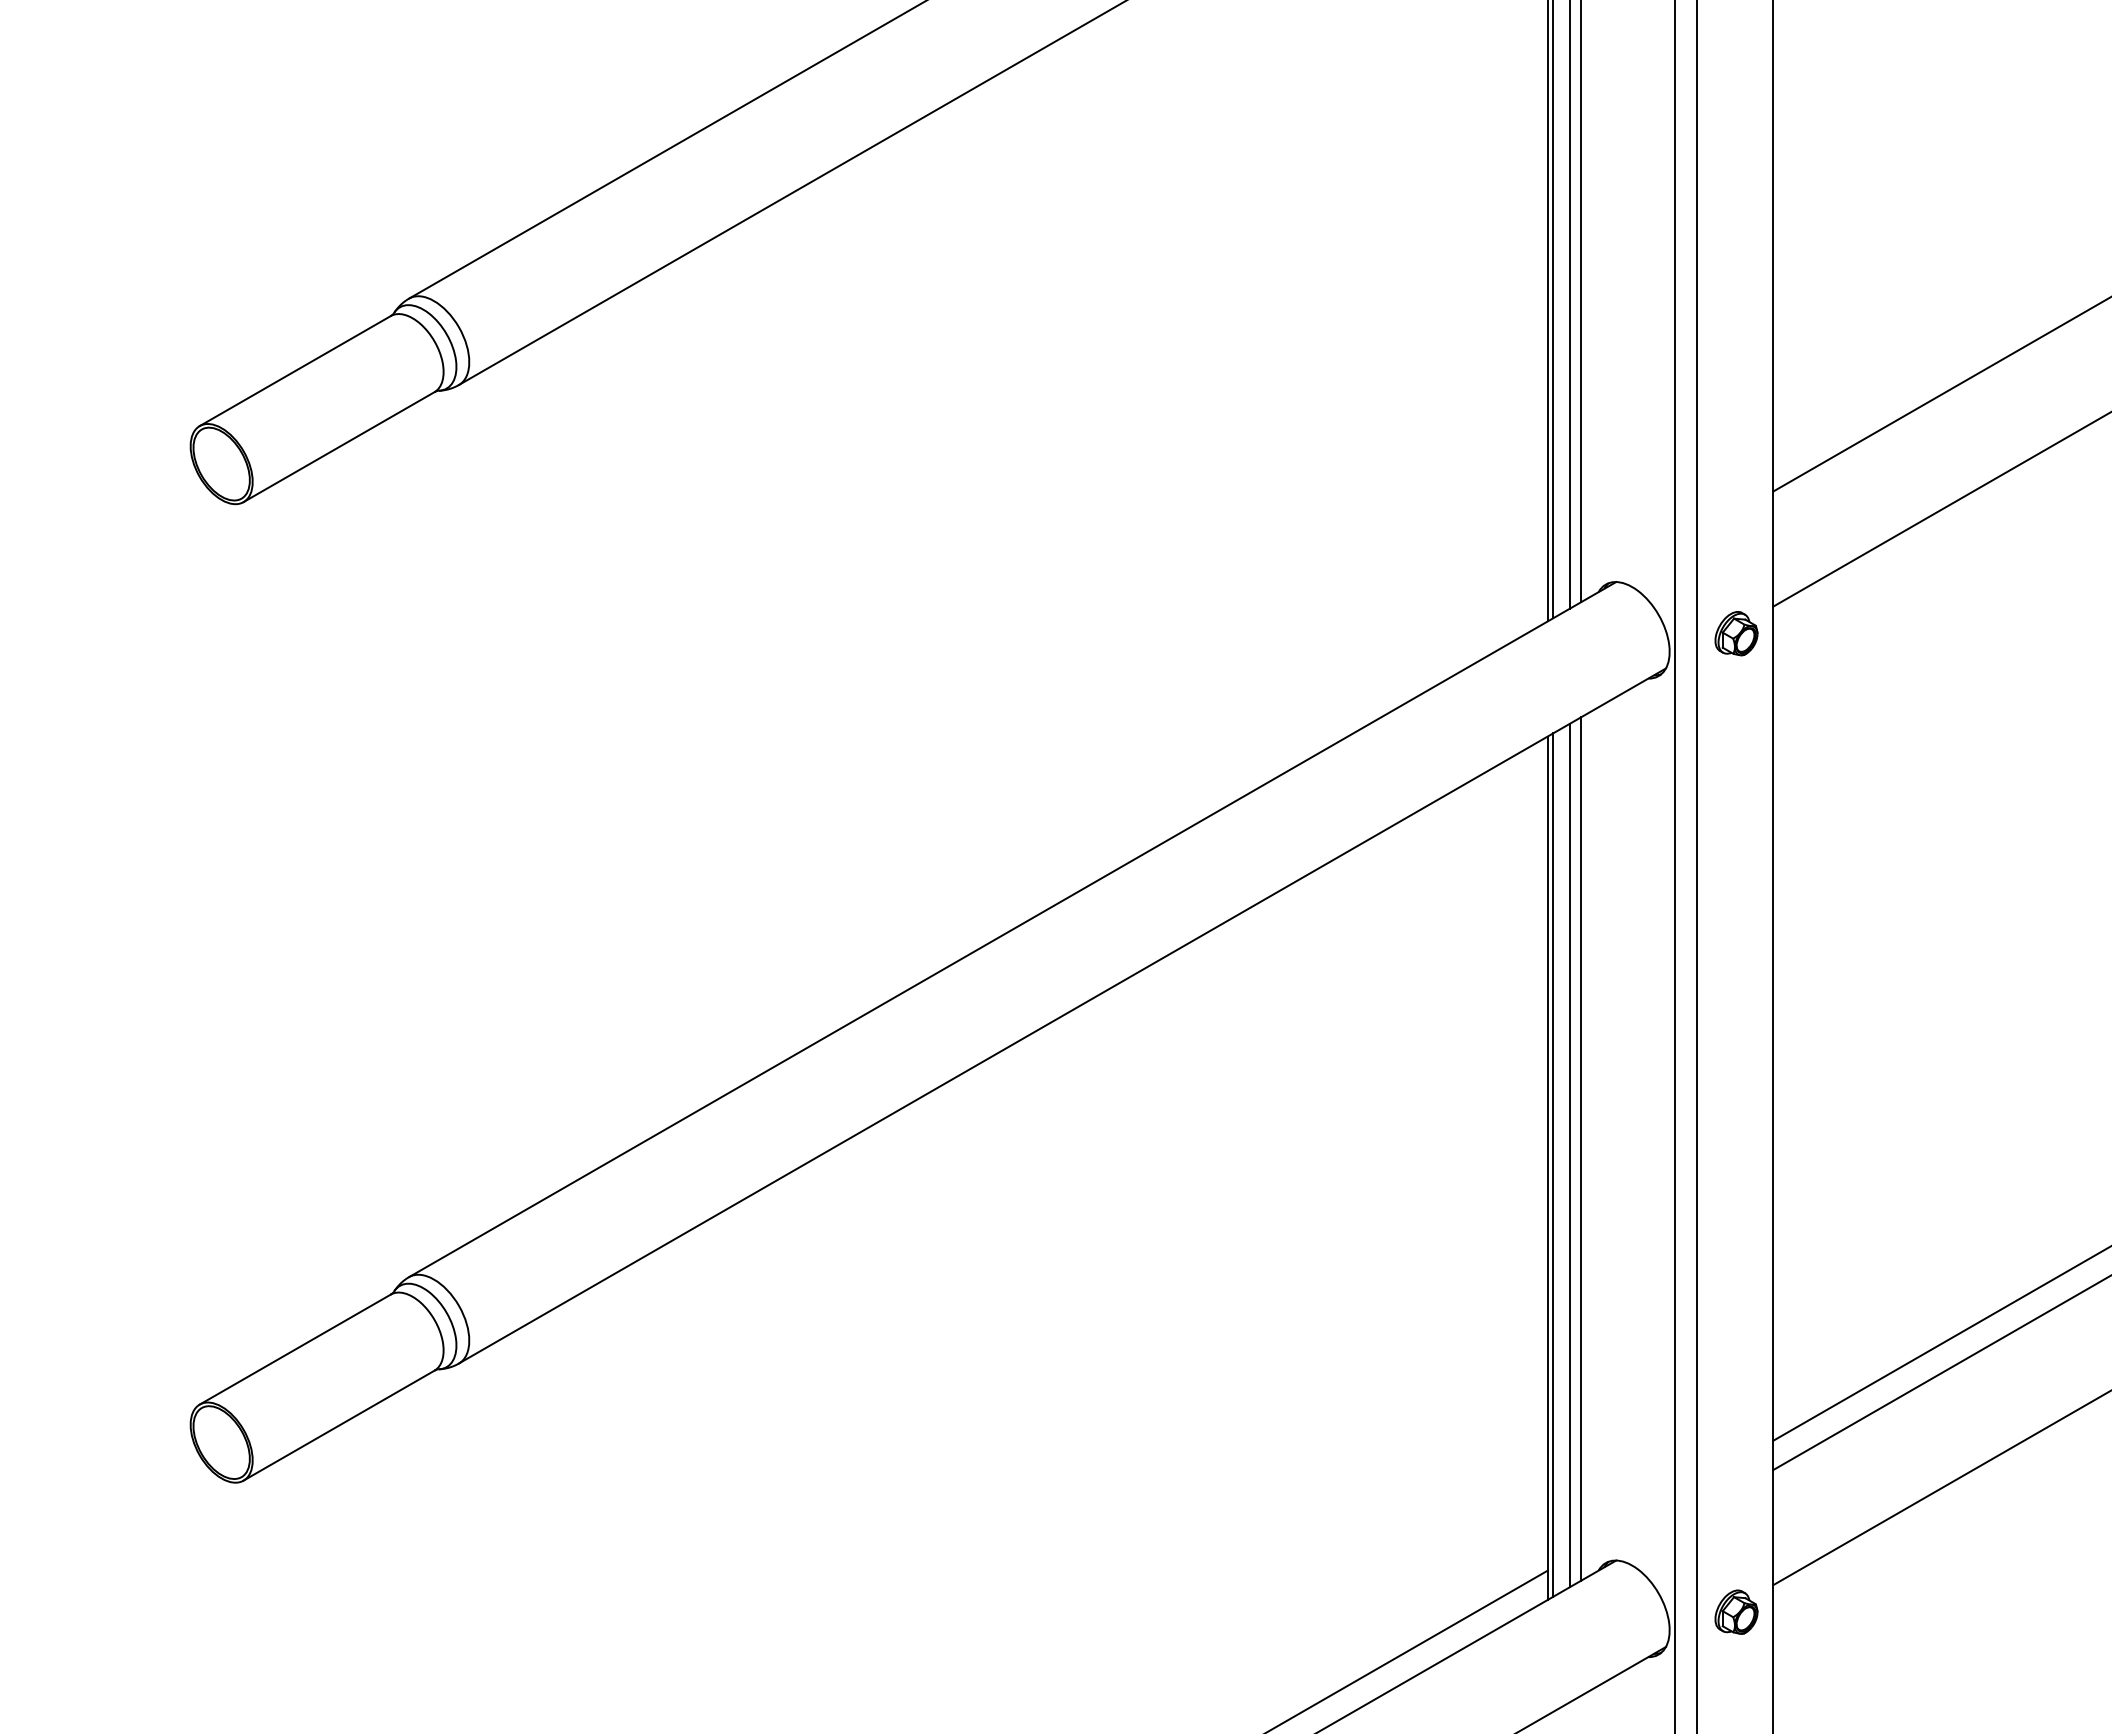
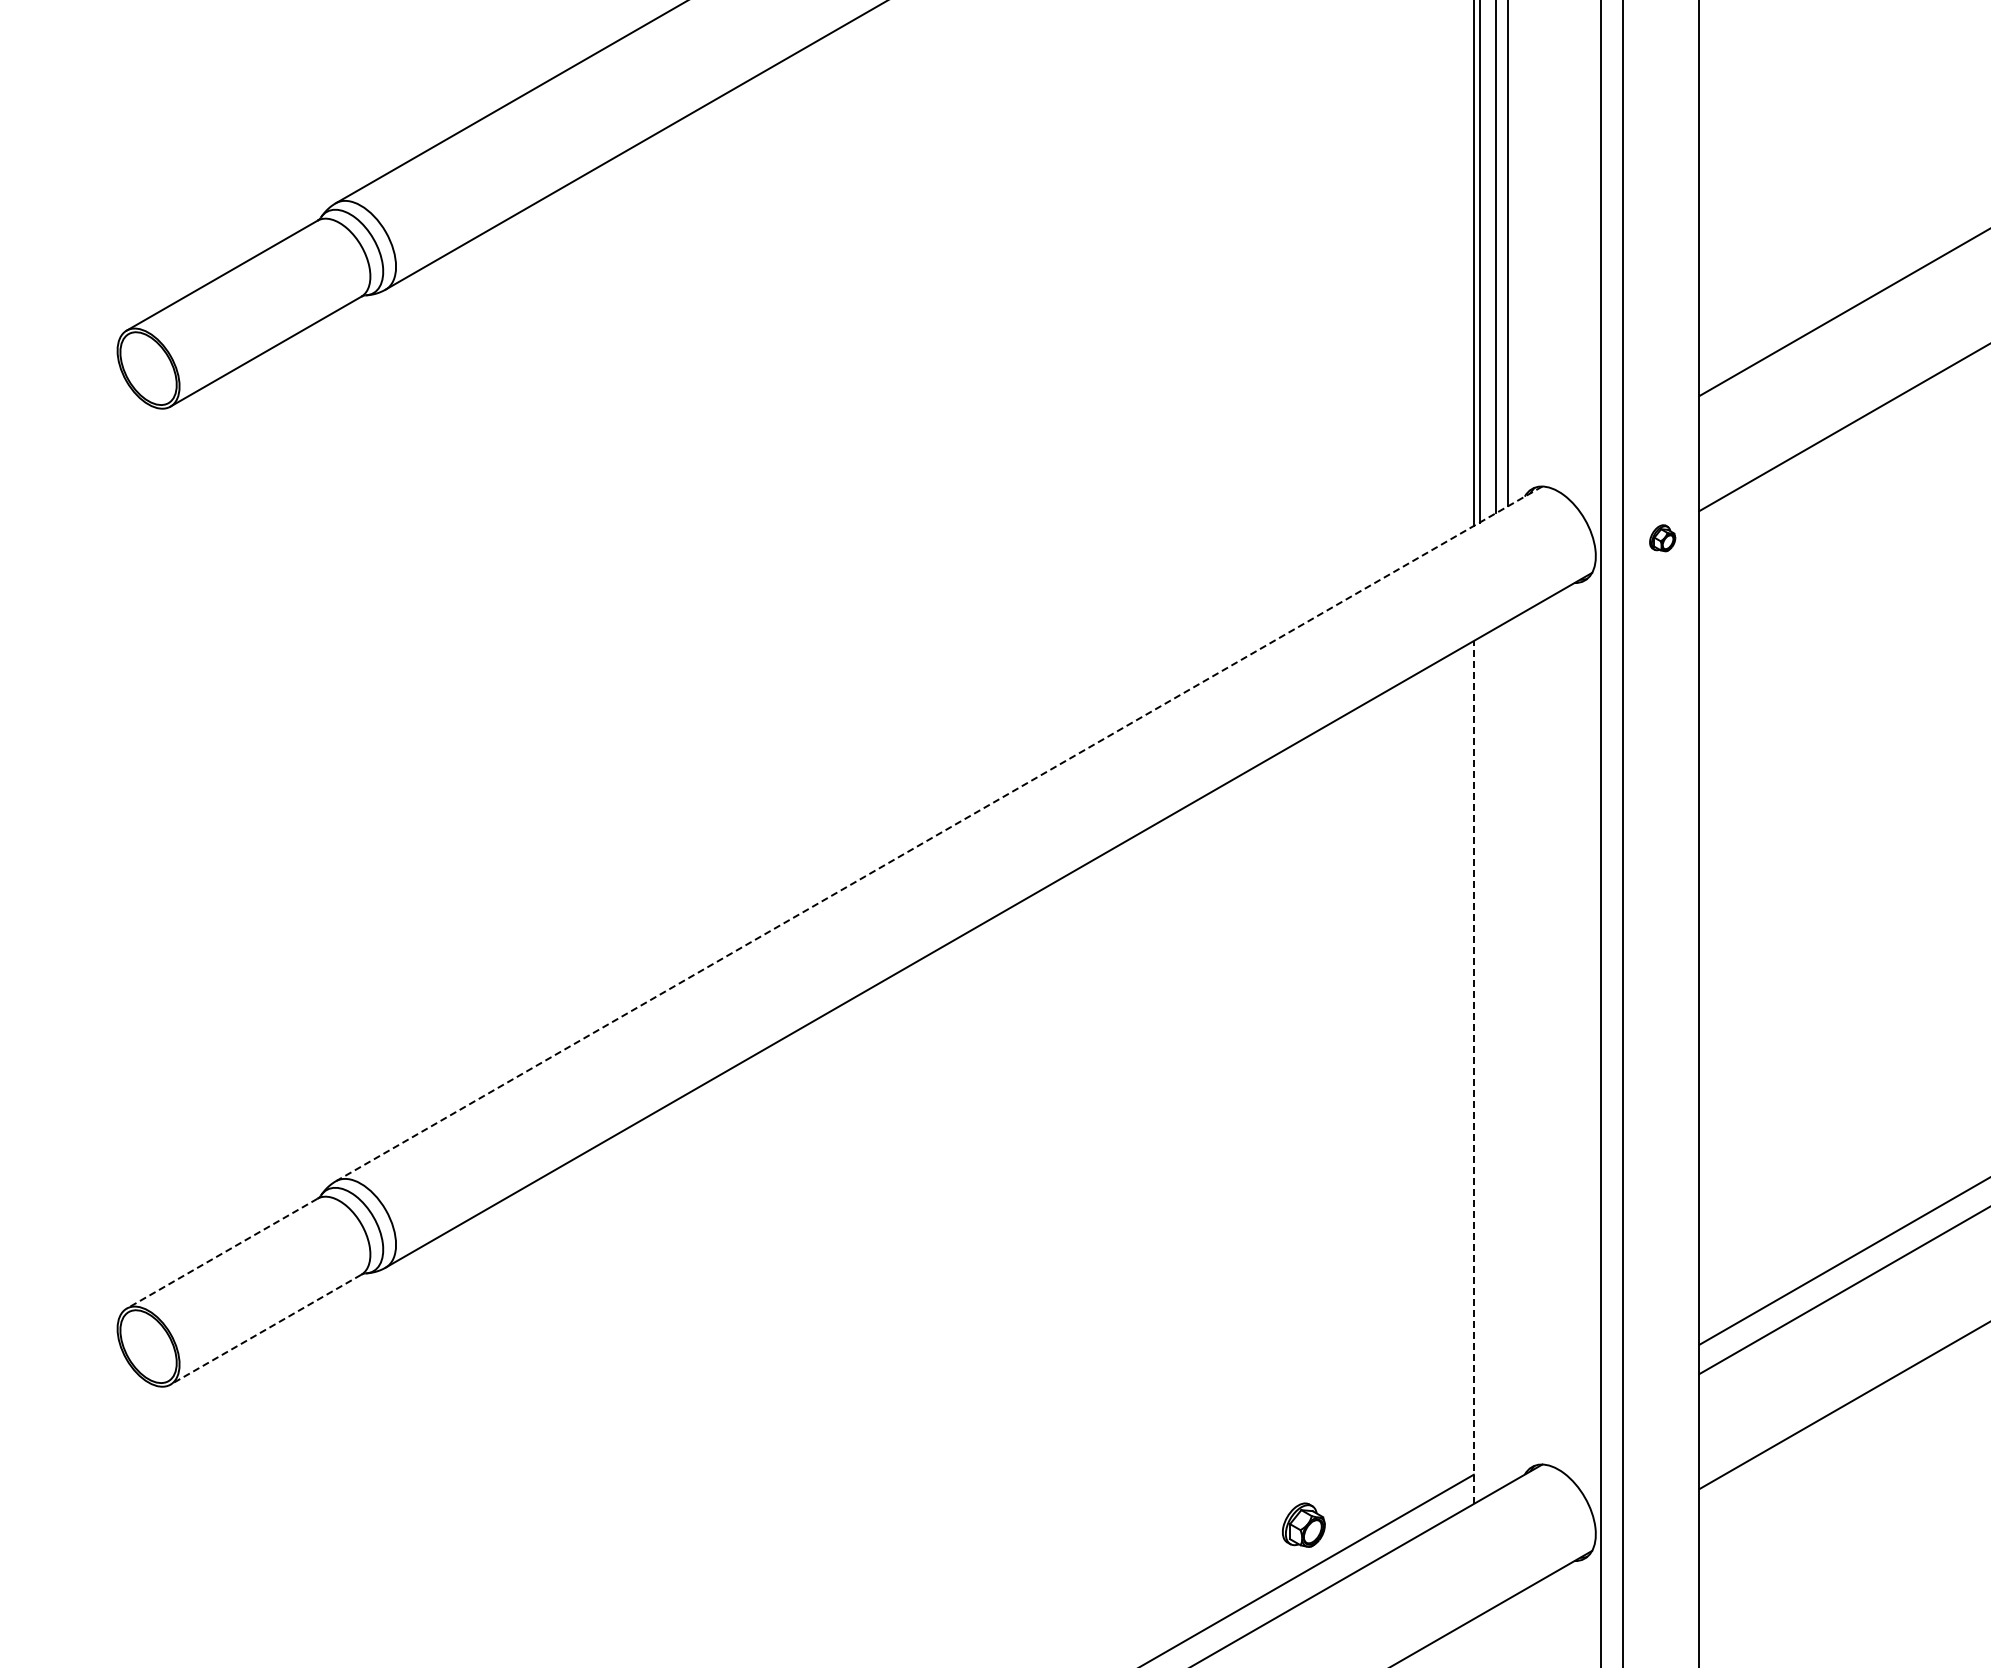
part: (1736, 633) -> (1662, 537), size x0.6
line: (1012, 929) -> (939, 833), solid -> dashed
line: (1581, 1148) -> (1507, 1052), removed
line: (1570, 1155) -> (1496, 1059), removed
line: (1553, 1164) -> (1479, 1068), removed
line: (1547, 1168) -> (1473, 1072), solid -> dashed
line: (294, 1349) -> (221, 1253), solid -> dashed
line: (338, 1425) -> (265, 1329), solid -> dashed
part: (1736, 1611) -> (1303, 1524), moved

